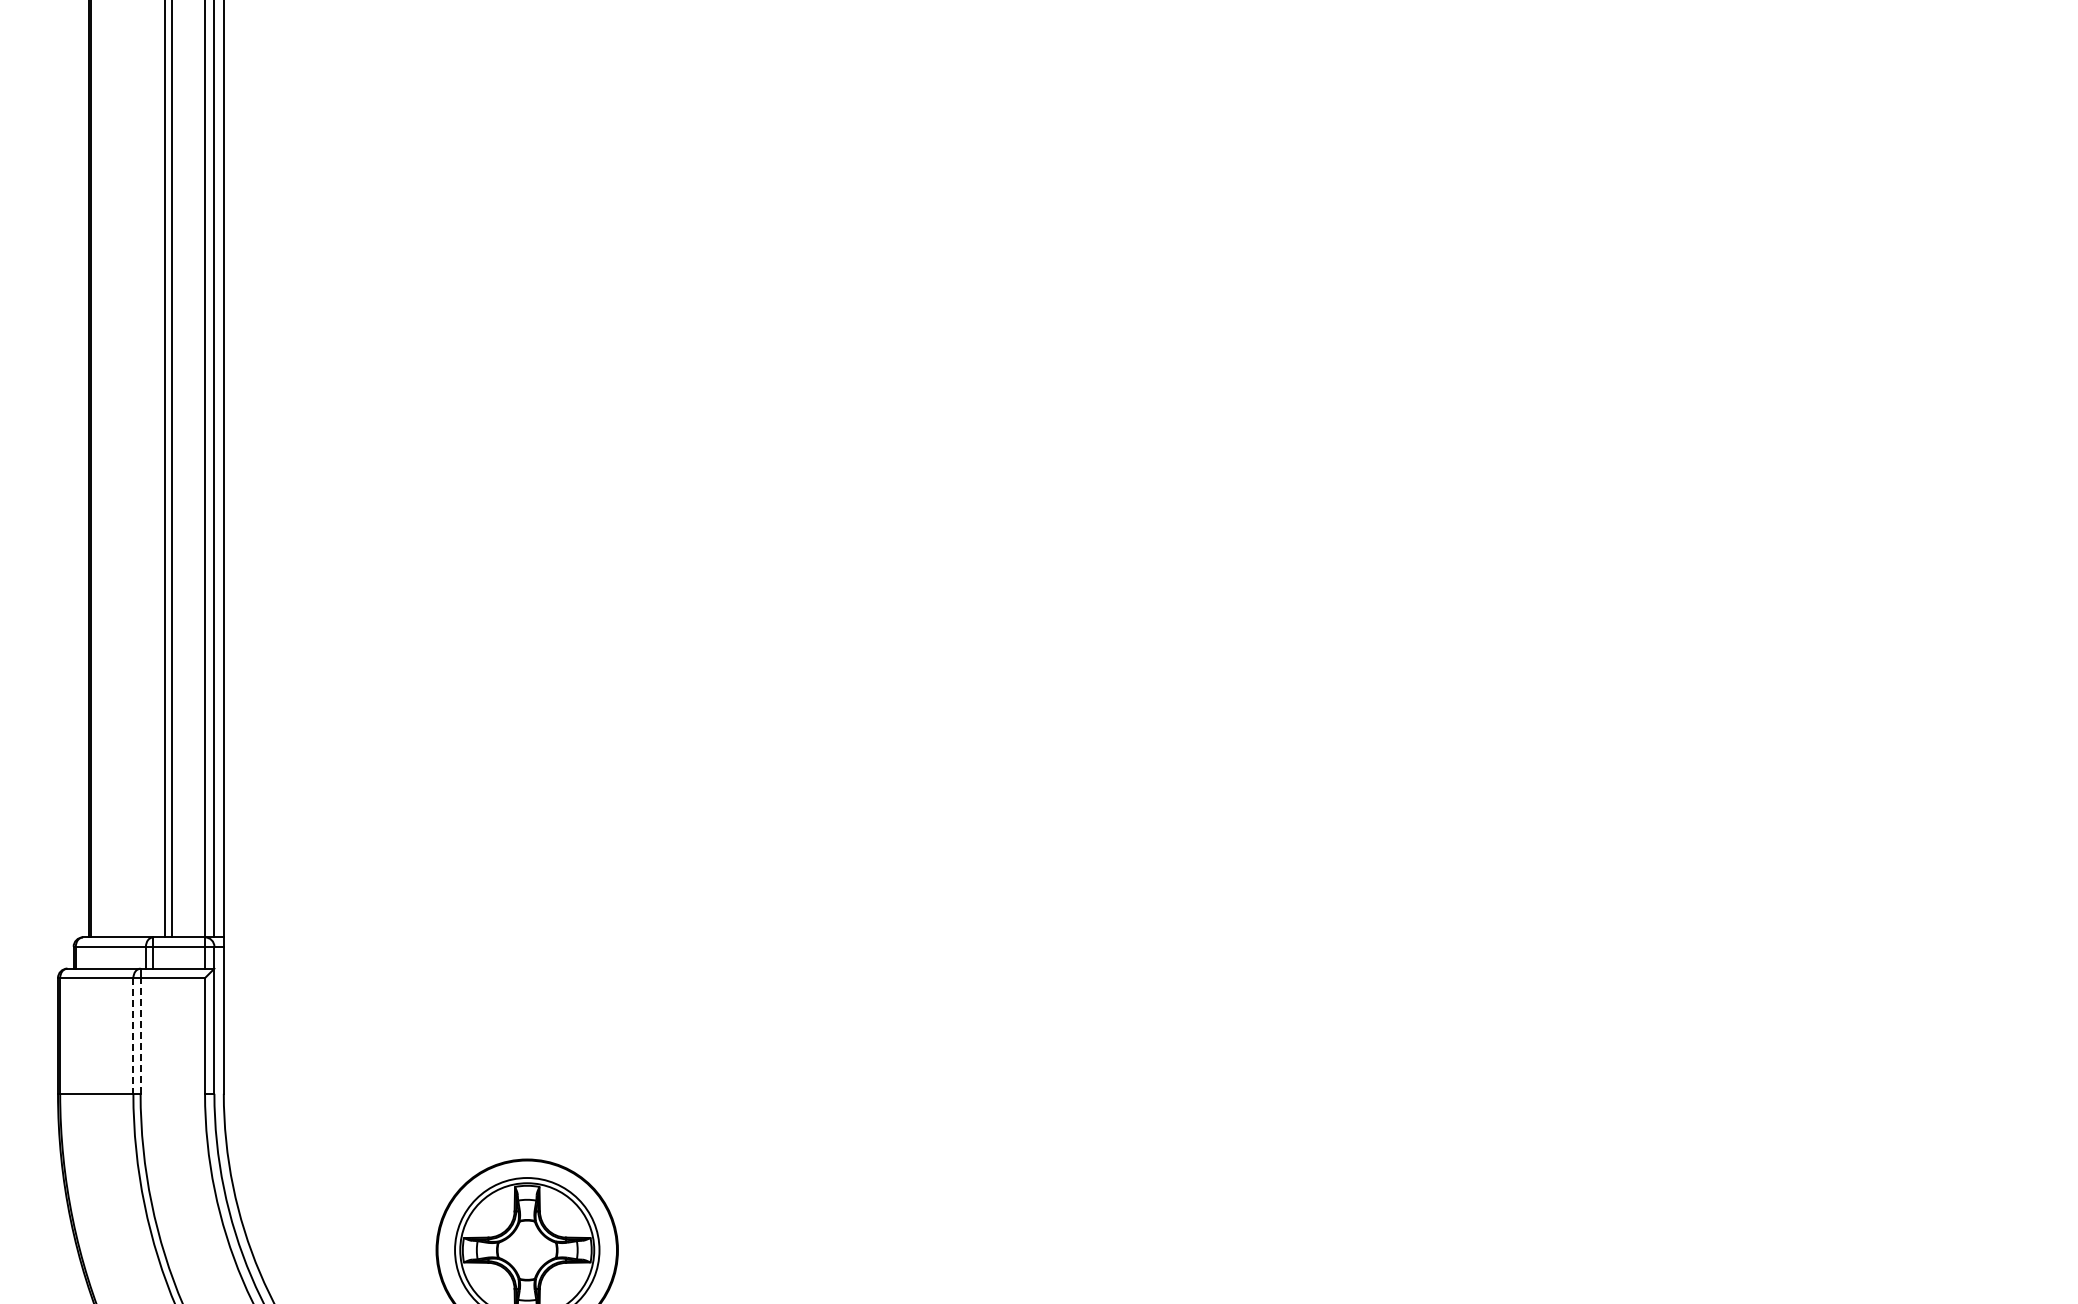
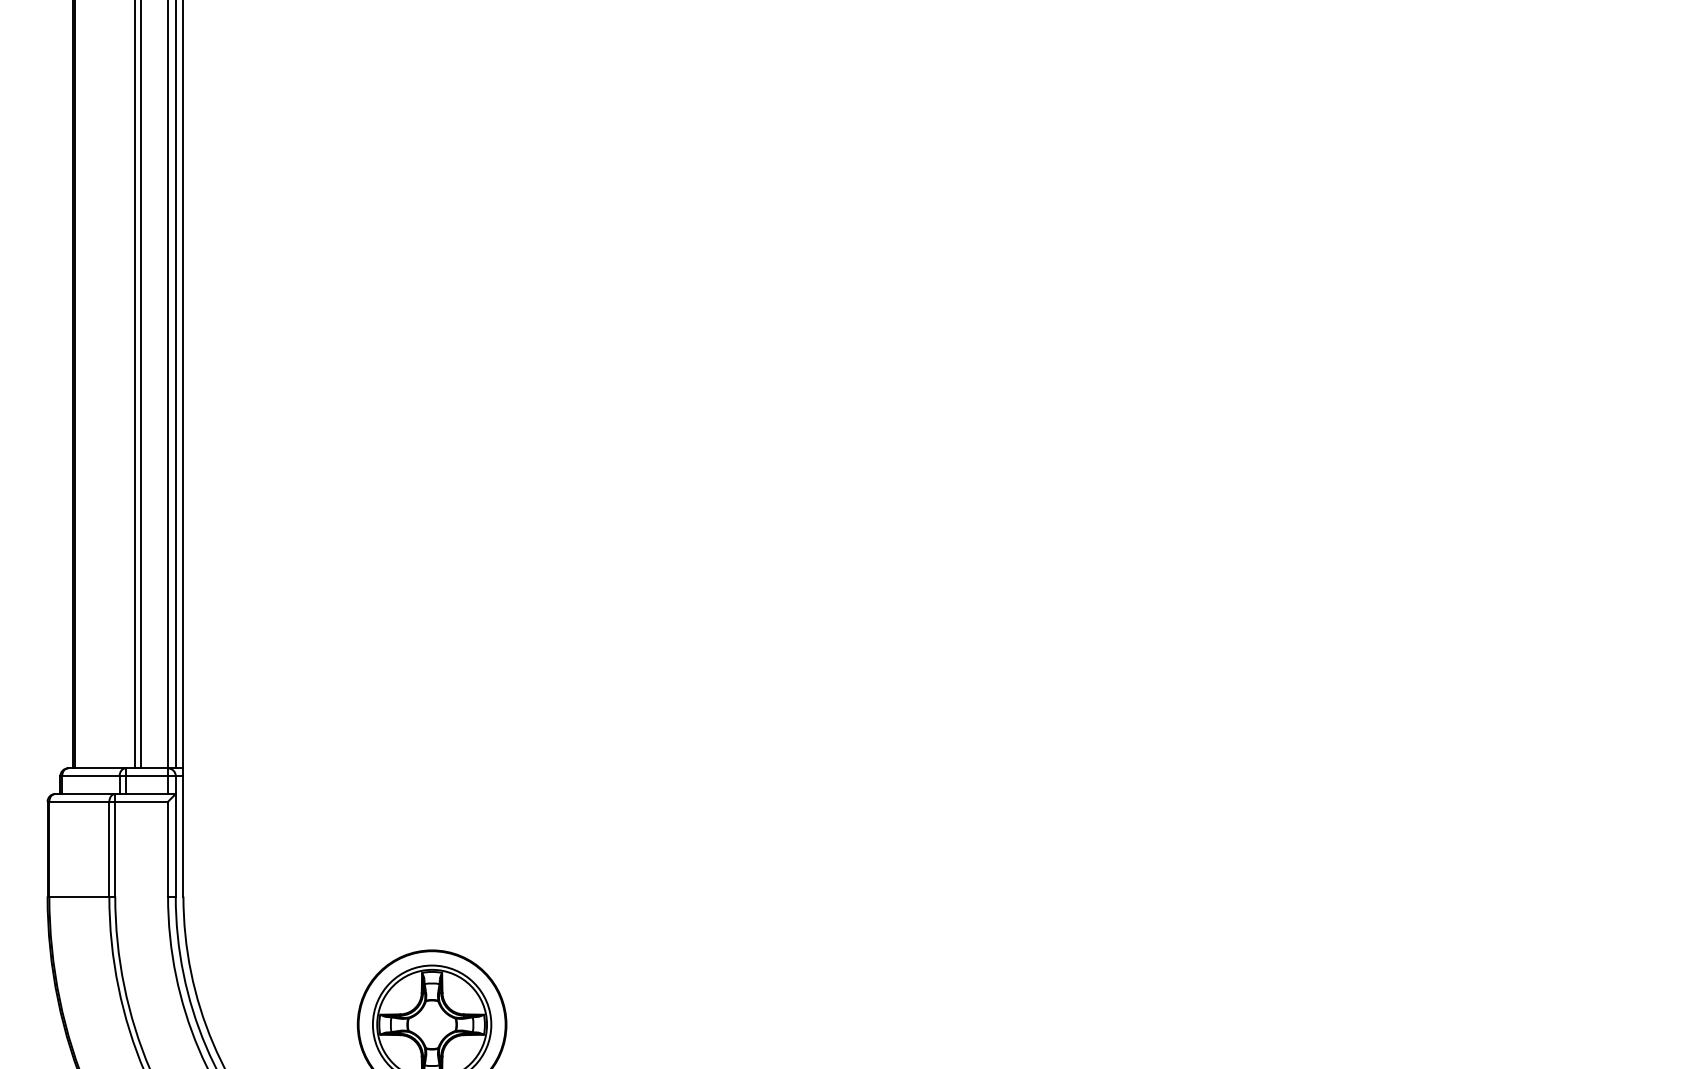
line: (133, 1035) -> (109, 848), dashed -> solid
line: (140, 1035) -> (115, 848), dashed -> solid

